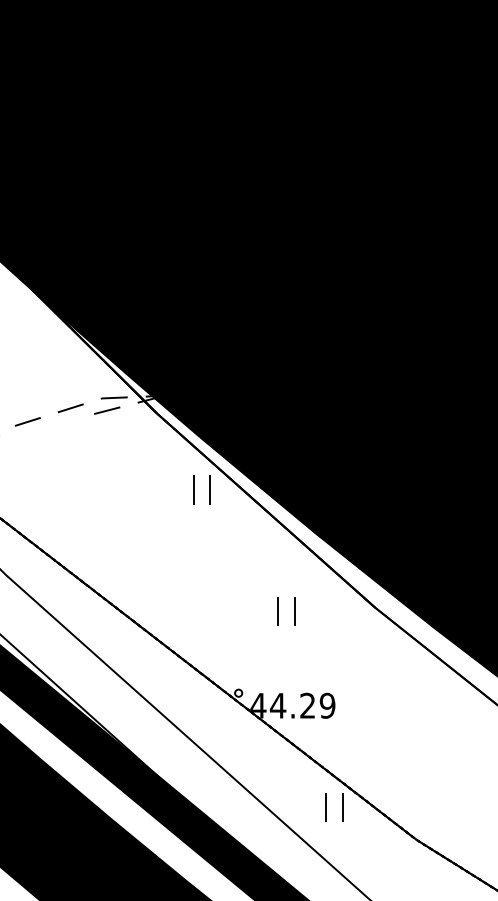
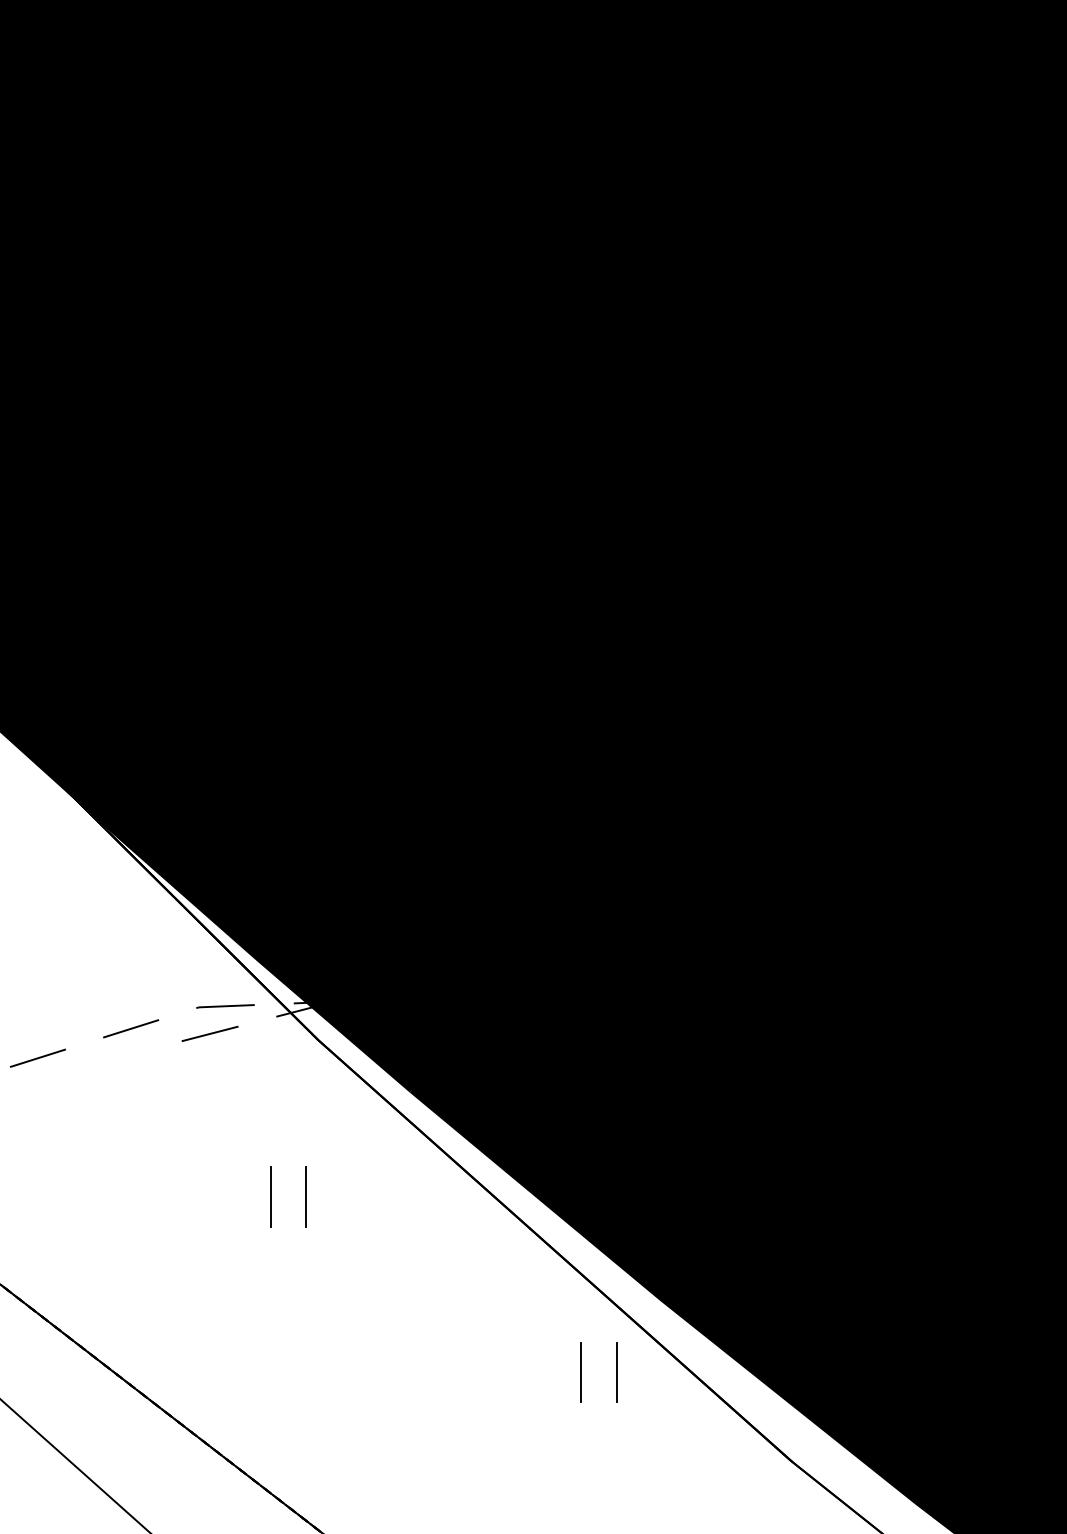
part: (194, 489) -> (271, 1196), moved
part: (278, 611) -> (581, 1371), moved

